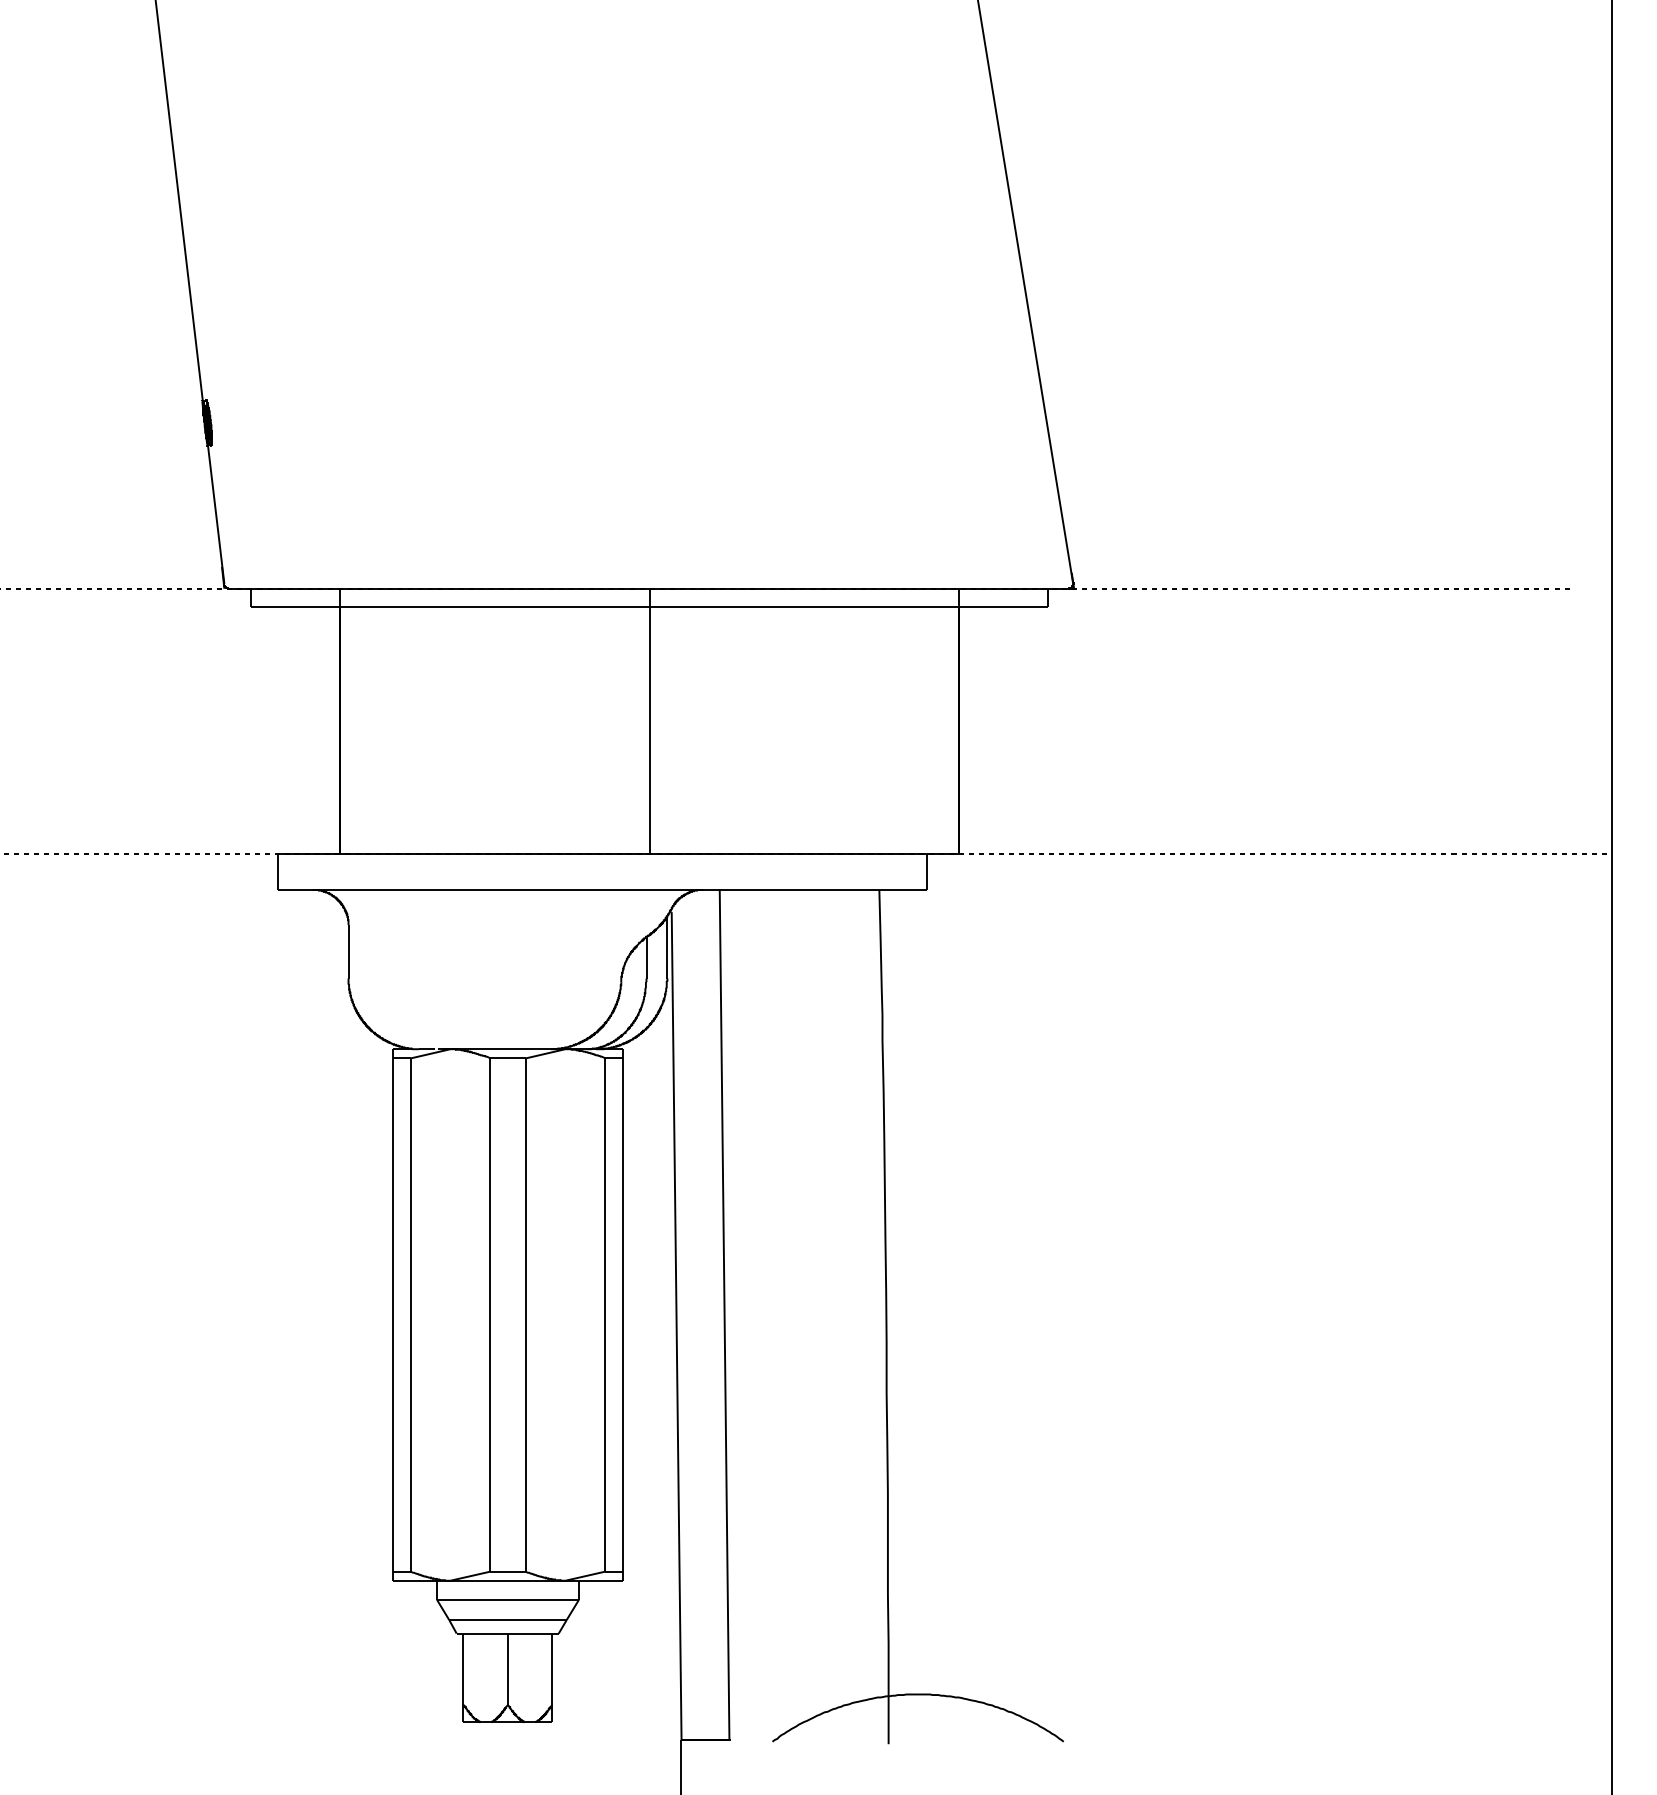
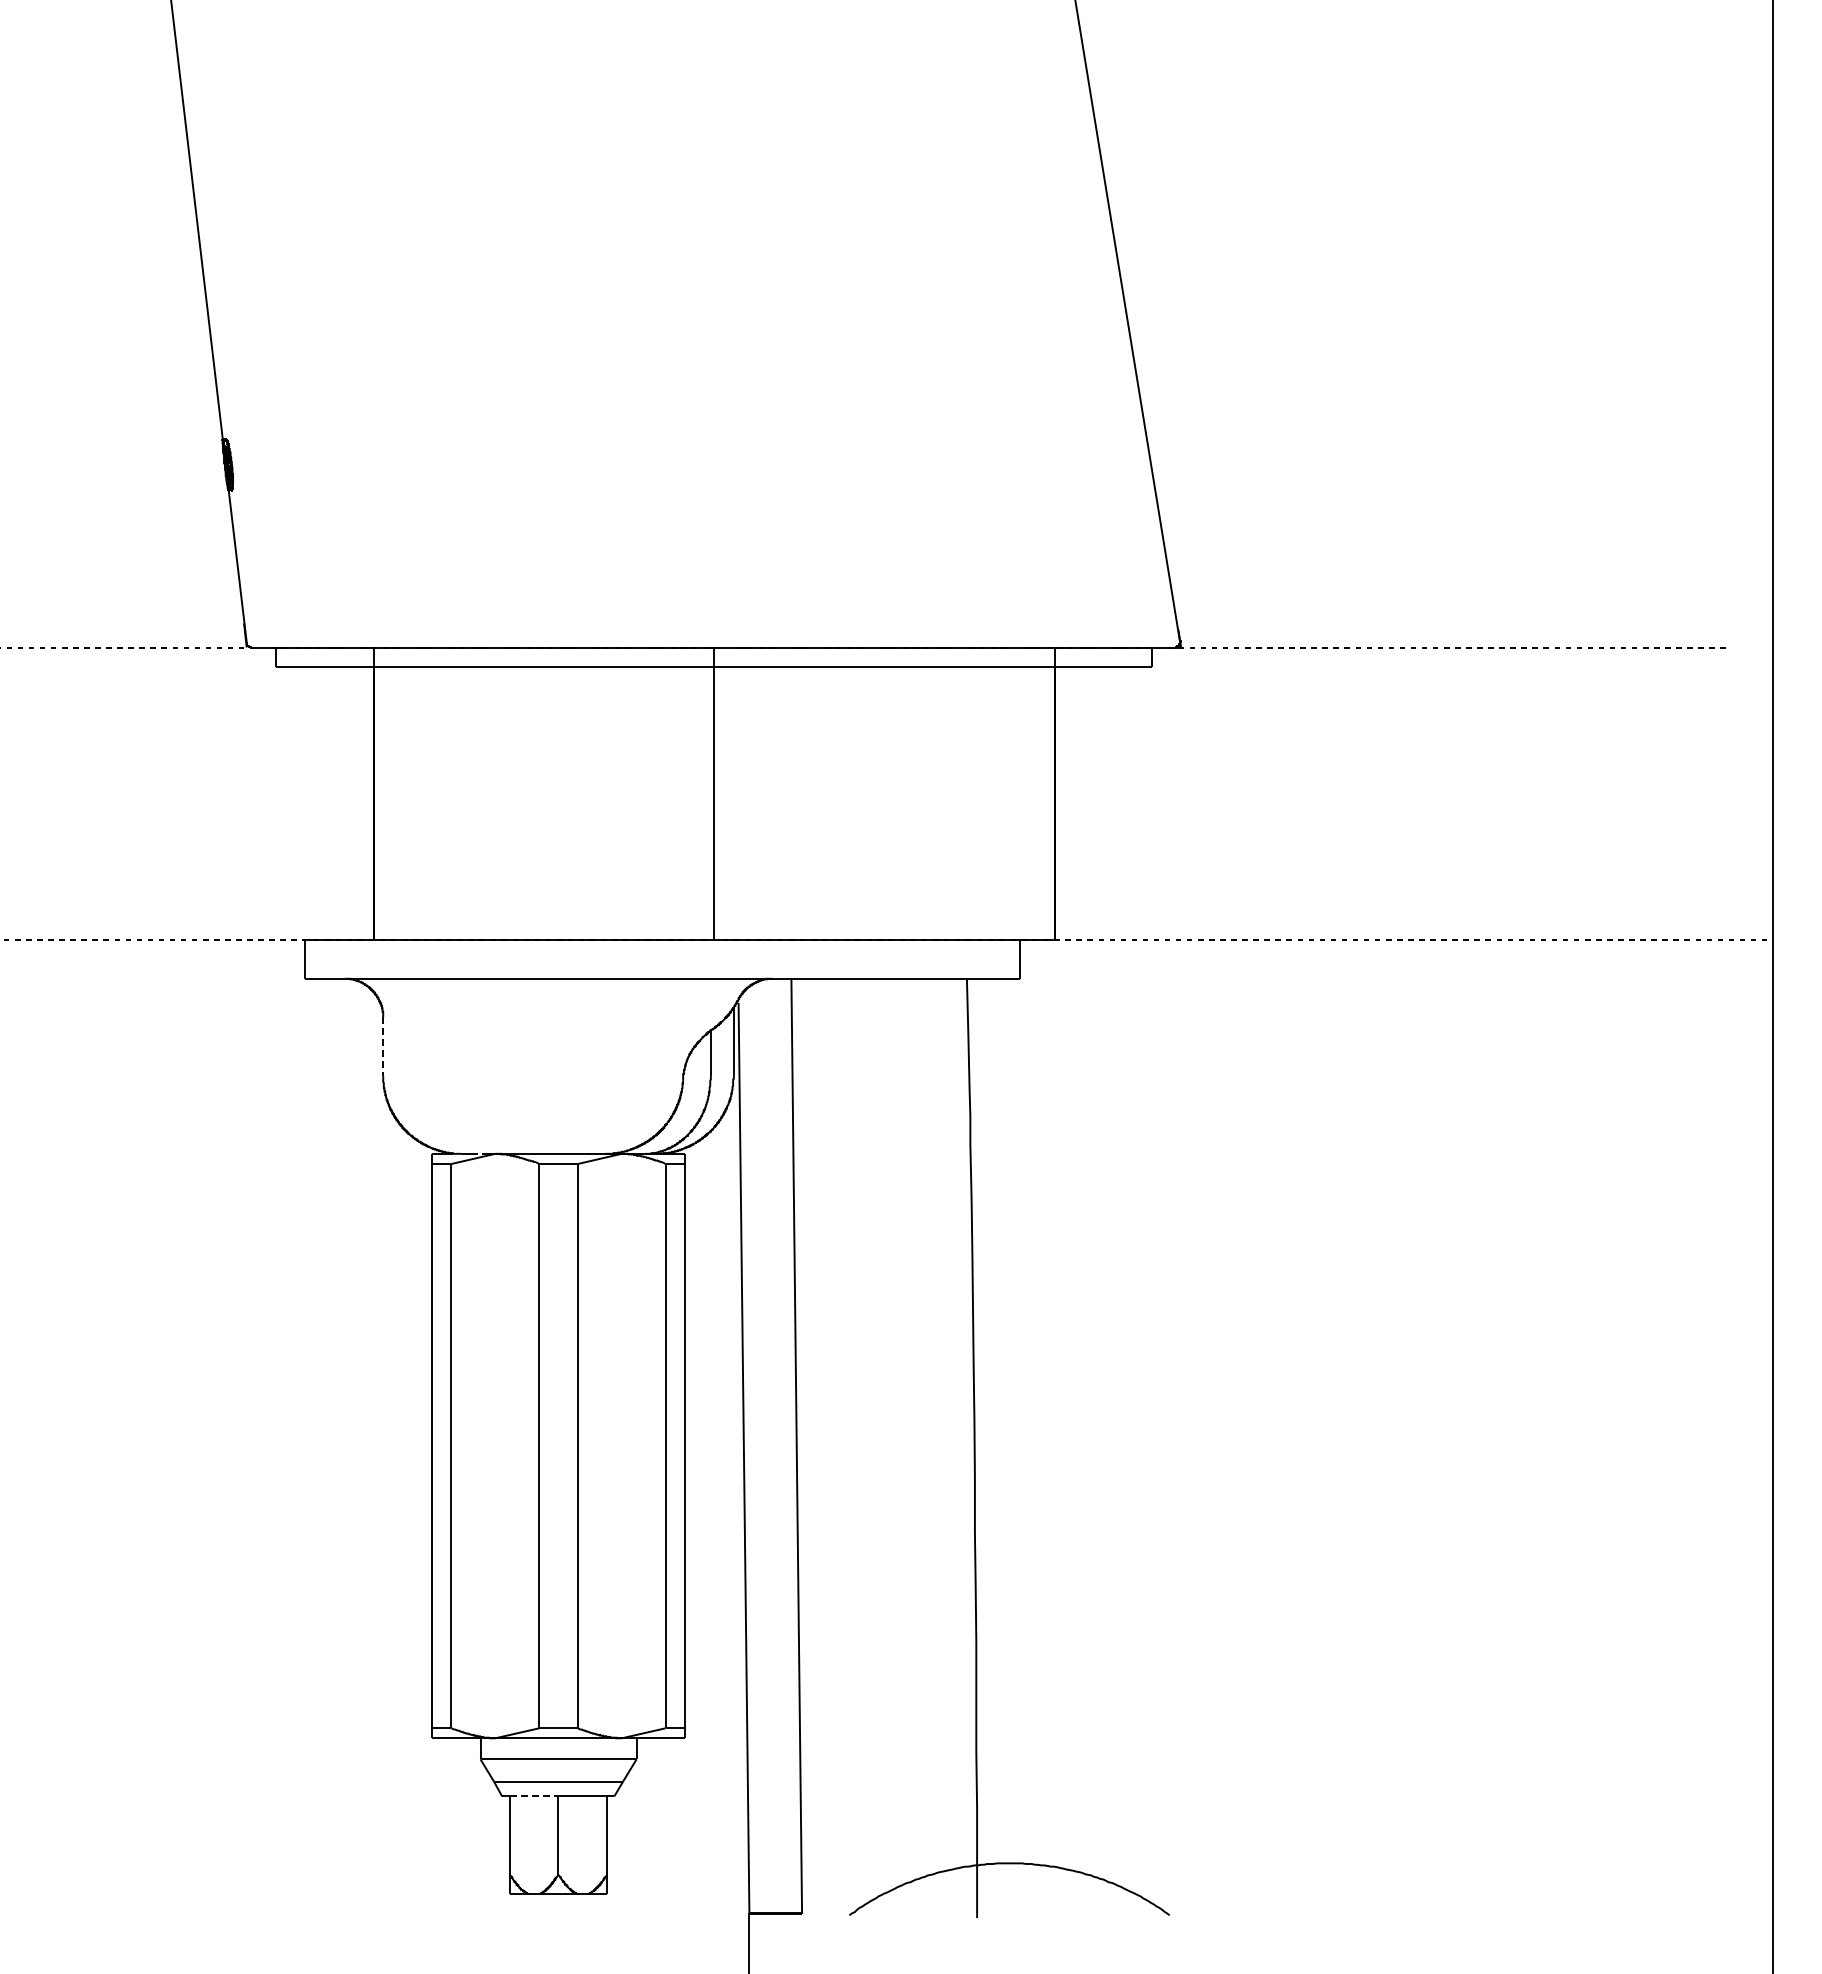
line: (348, 952) -> (383, 1047), solid -> dashed
line: (486, 1633) -> (534, 1796), solid -> dashed

